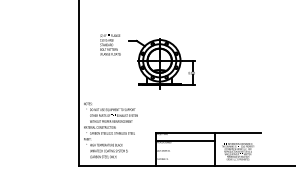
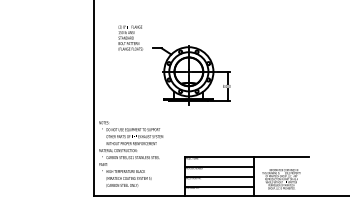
text: (110, 44) -> (130, 37), moved
line: (184, 149) -> (218, 176), added
line: (184, 157) -> (218, 186), added

